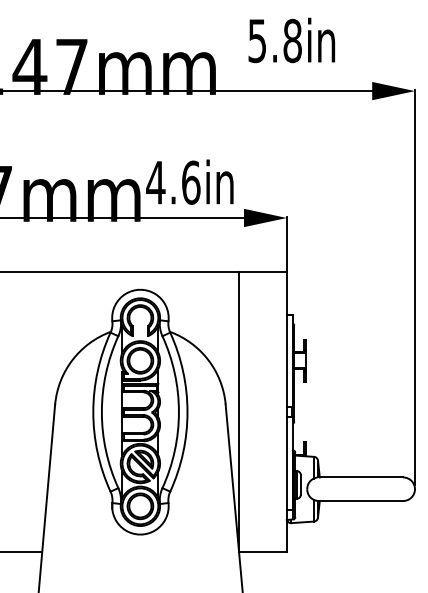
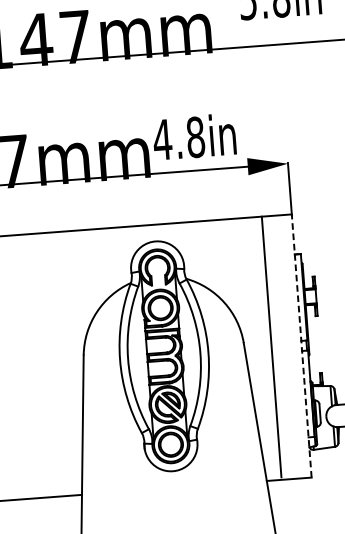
text: (191, 182) -> (196, 137), 4.6in -> 4.8in
line: (238, 410) -> (271, 346), moved
line: (286, 411) -> (301, 345), solid -> dashed

